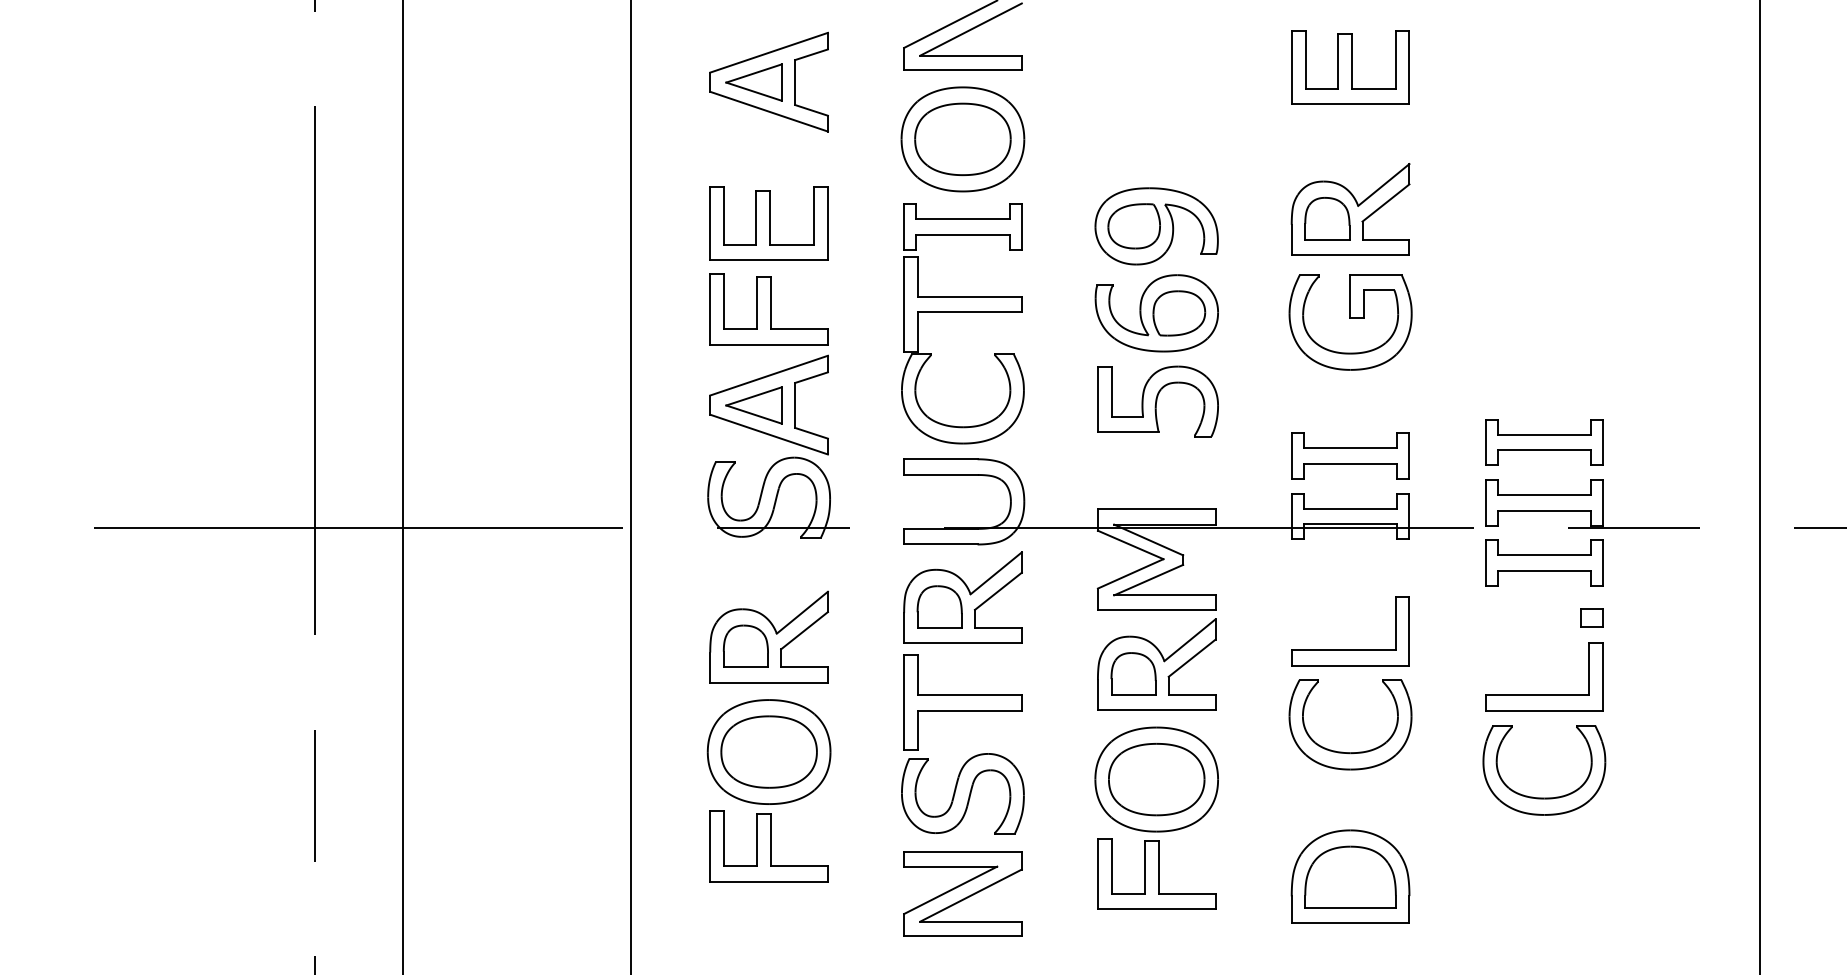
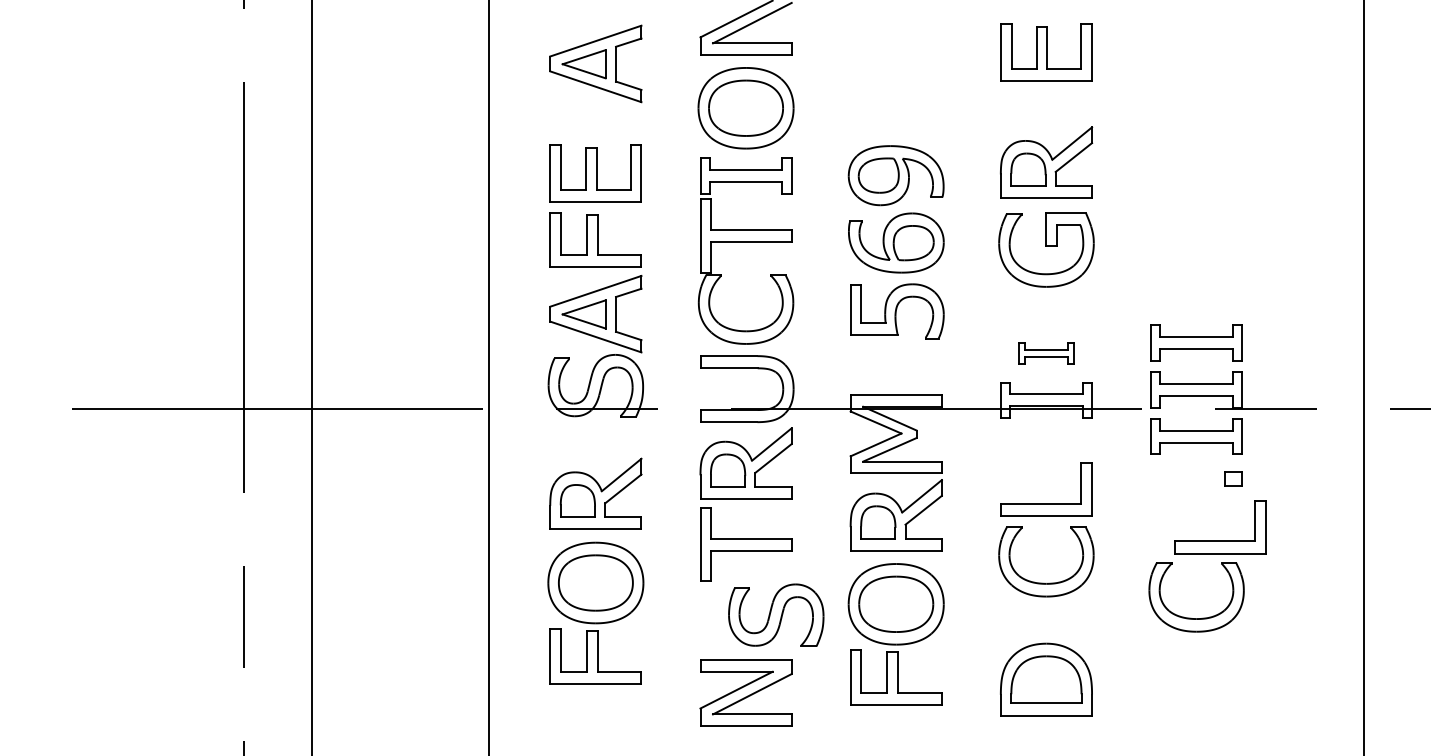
part: (1350, 455) -> (1046, 353), size x0.6
part: (1544, 694) -> (1220, 540), moved
part: (962, 793) -> (775, 615), moved

